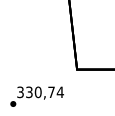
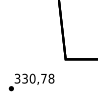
text: (60, 92) -> (51, 78), 330,74 -> 330,78

